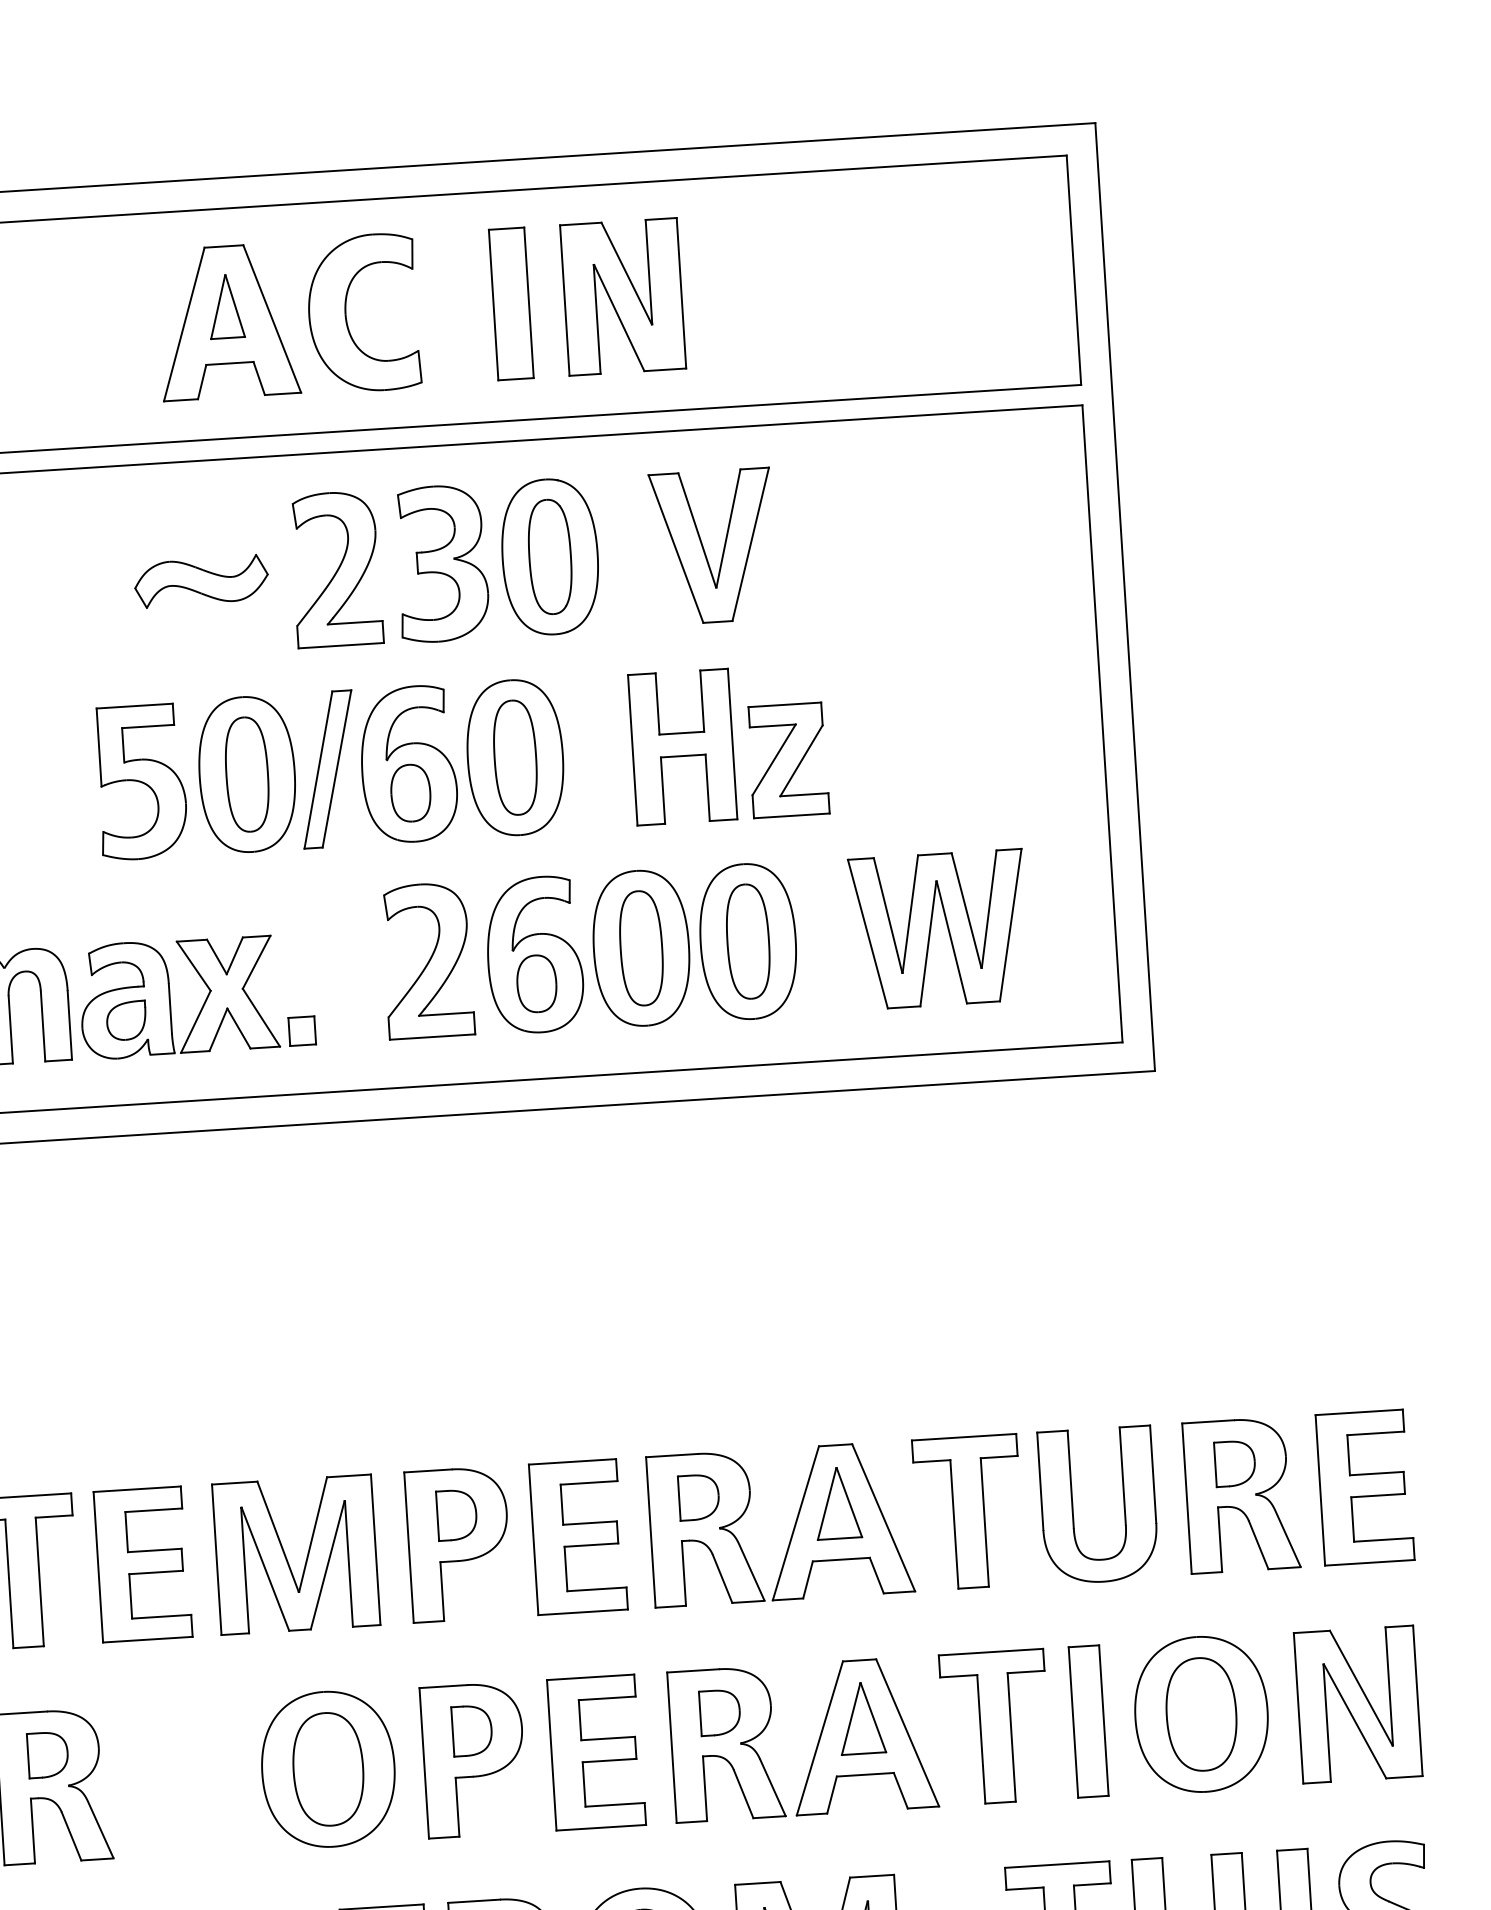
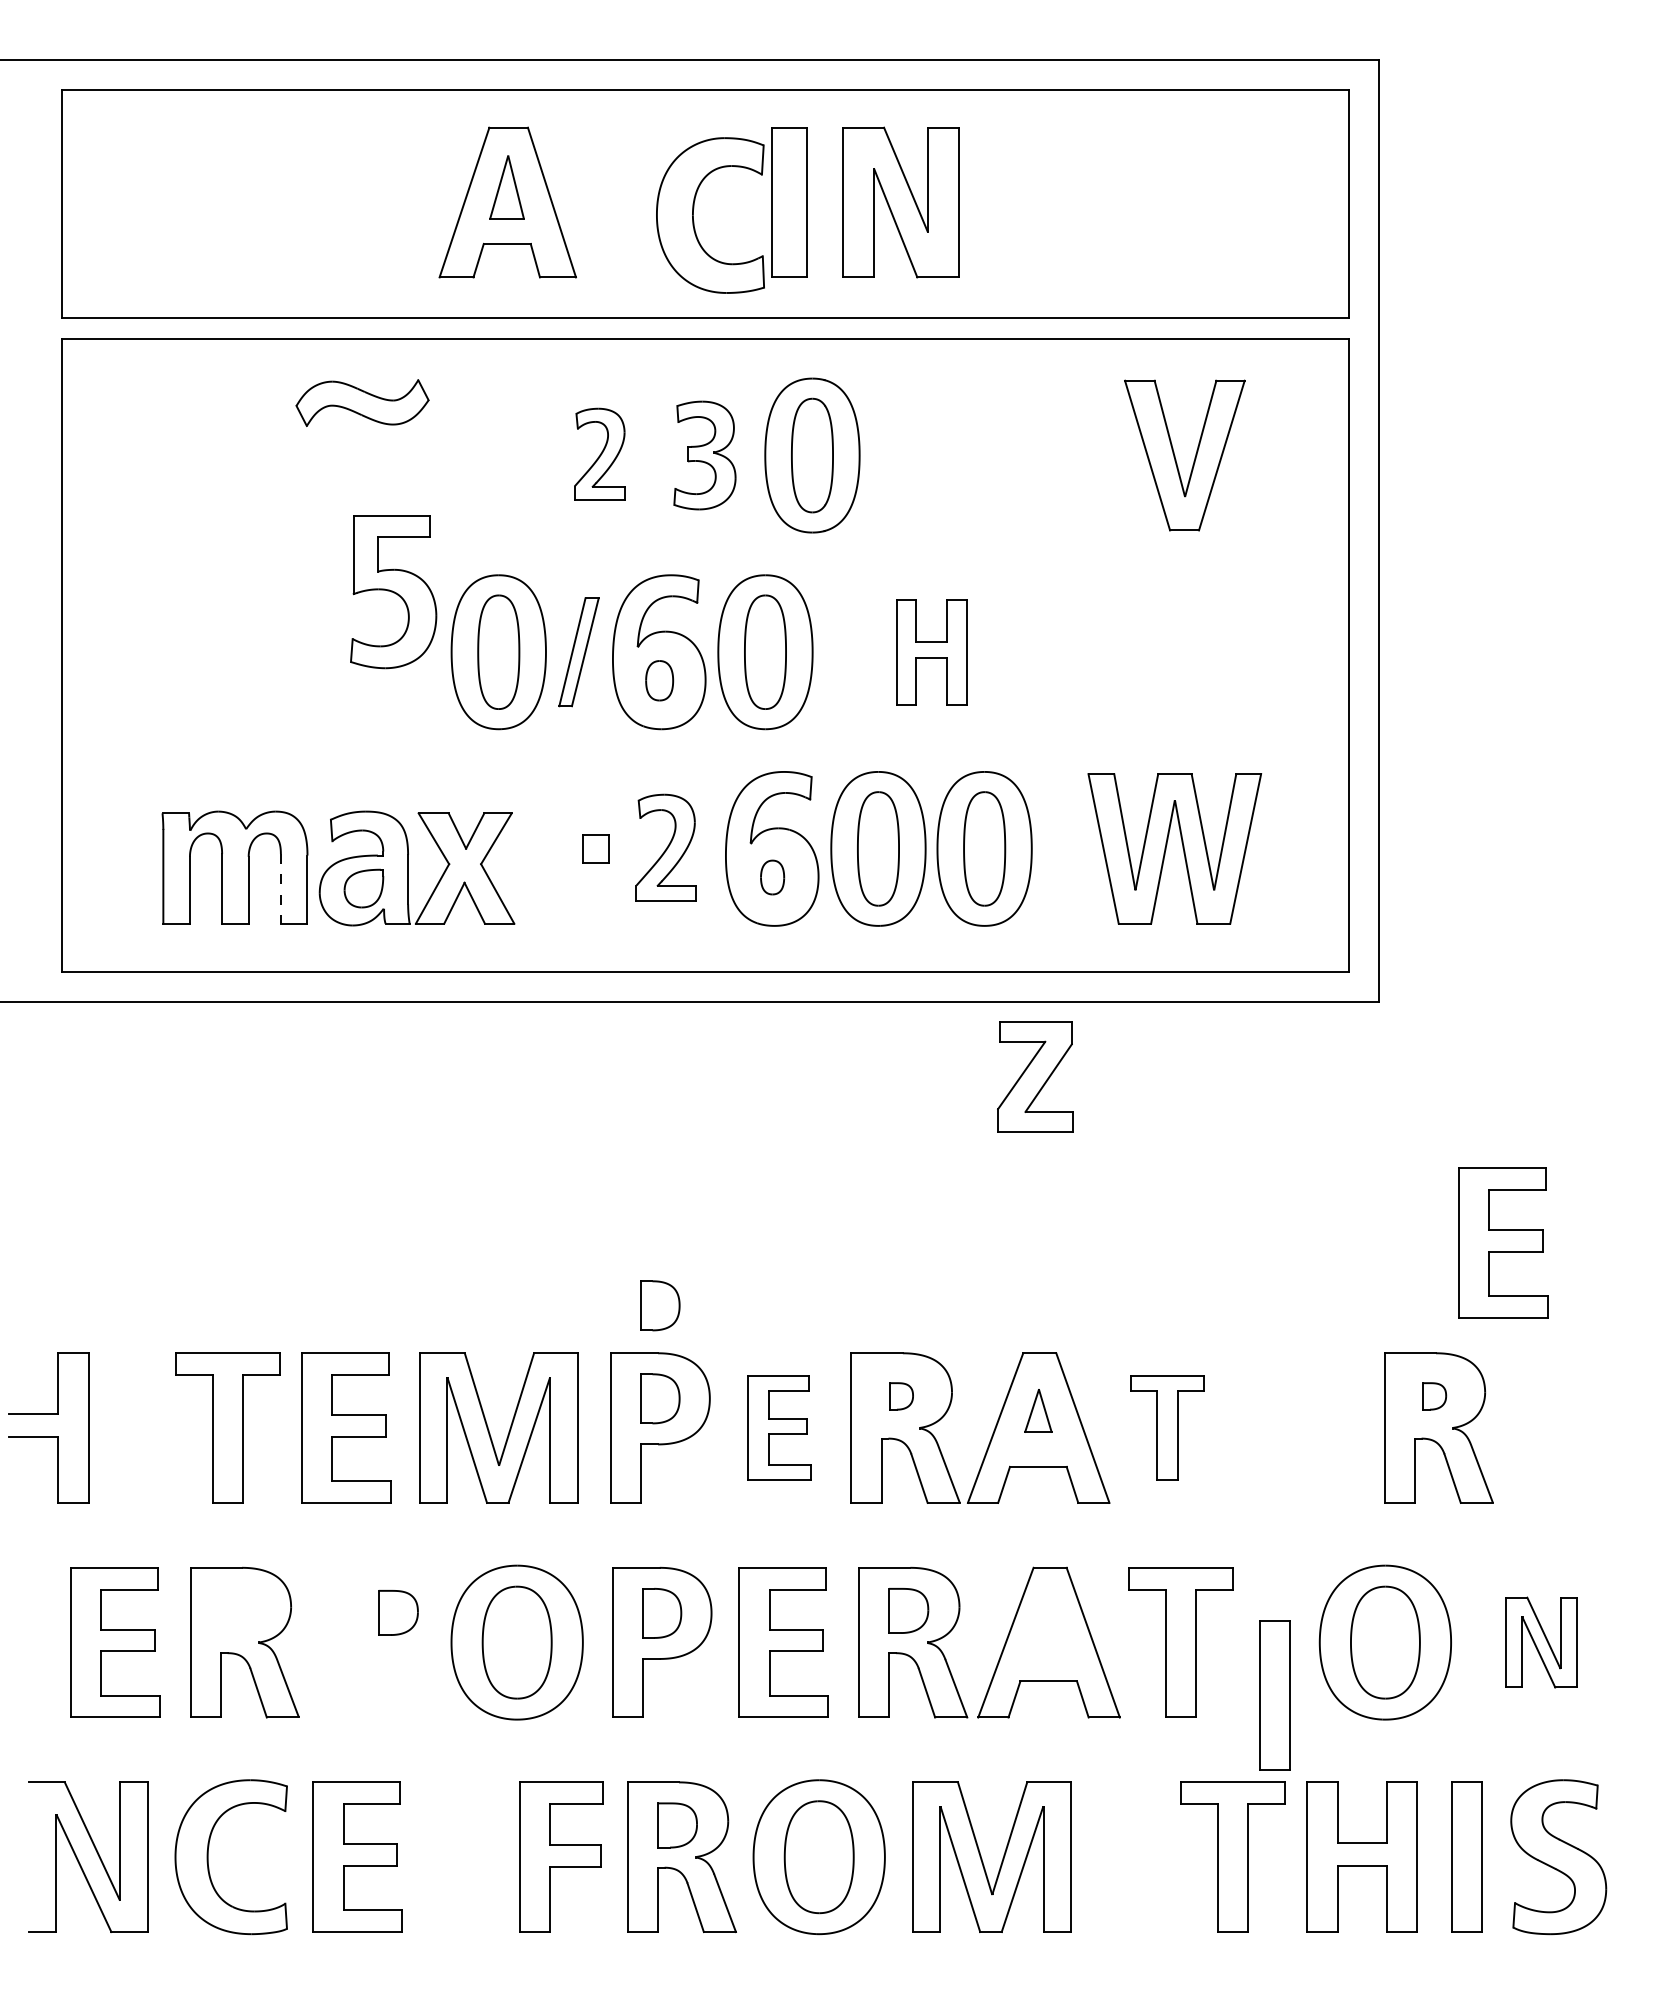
part: (346, 314) -> (693, 215), moved
part: (705, 551) -> (1176, 459), moved
part: (441, 563) -> (704, 455), size x0.7
part: (335, 568) -> (599, 453), size x0.6
part: (201, 580) -> (362, 402), moved
part: (682, 746) -> (931, 651), size x0.7
part: (788, 759) -> (1035, 1076), moved
part: (327, 769) -> (578, 652), size x0.7
part: (141, 782) -> (393, 592), moved
part: (410, 792) -> (659, 680), size x0.7
part: (428, 960) -> (666, 847), size x0.7
part: (536, 983) -> (772, 877), size x0.6
line: (42, 1025) -> (280, 888), solid -> dashed
part: (301, 1030) -> (595, 848), moved
part: (451, 1421) -> (660, 1305), added
part: (1235, 1463) -> (1434, 1396), size x0.6
part: (1364, 1486) -> (1503, 1242), moved
part: (699, 1497) -> (901, 1396), size x0.6
part: (837, 1502) -> (1038, 1410), size x0.6
part: (1073, 1506) -> (1271, 1428), removed
part: (968, 1511) -> (1167, 1427), size x0.7
part: (578, 1536) -> (779, 1427), size x0.7
part: (1358, 1704) -> (1541, 1642), size x0.6
part: (861, 1718) -> (1048, 1625), removed
part: (1087, 1721) -> (1274, 1695), moved
part: (48, 1754) -> (398, 1612), moved

